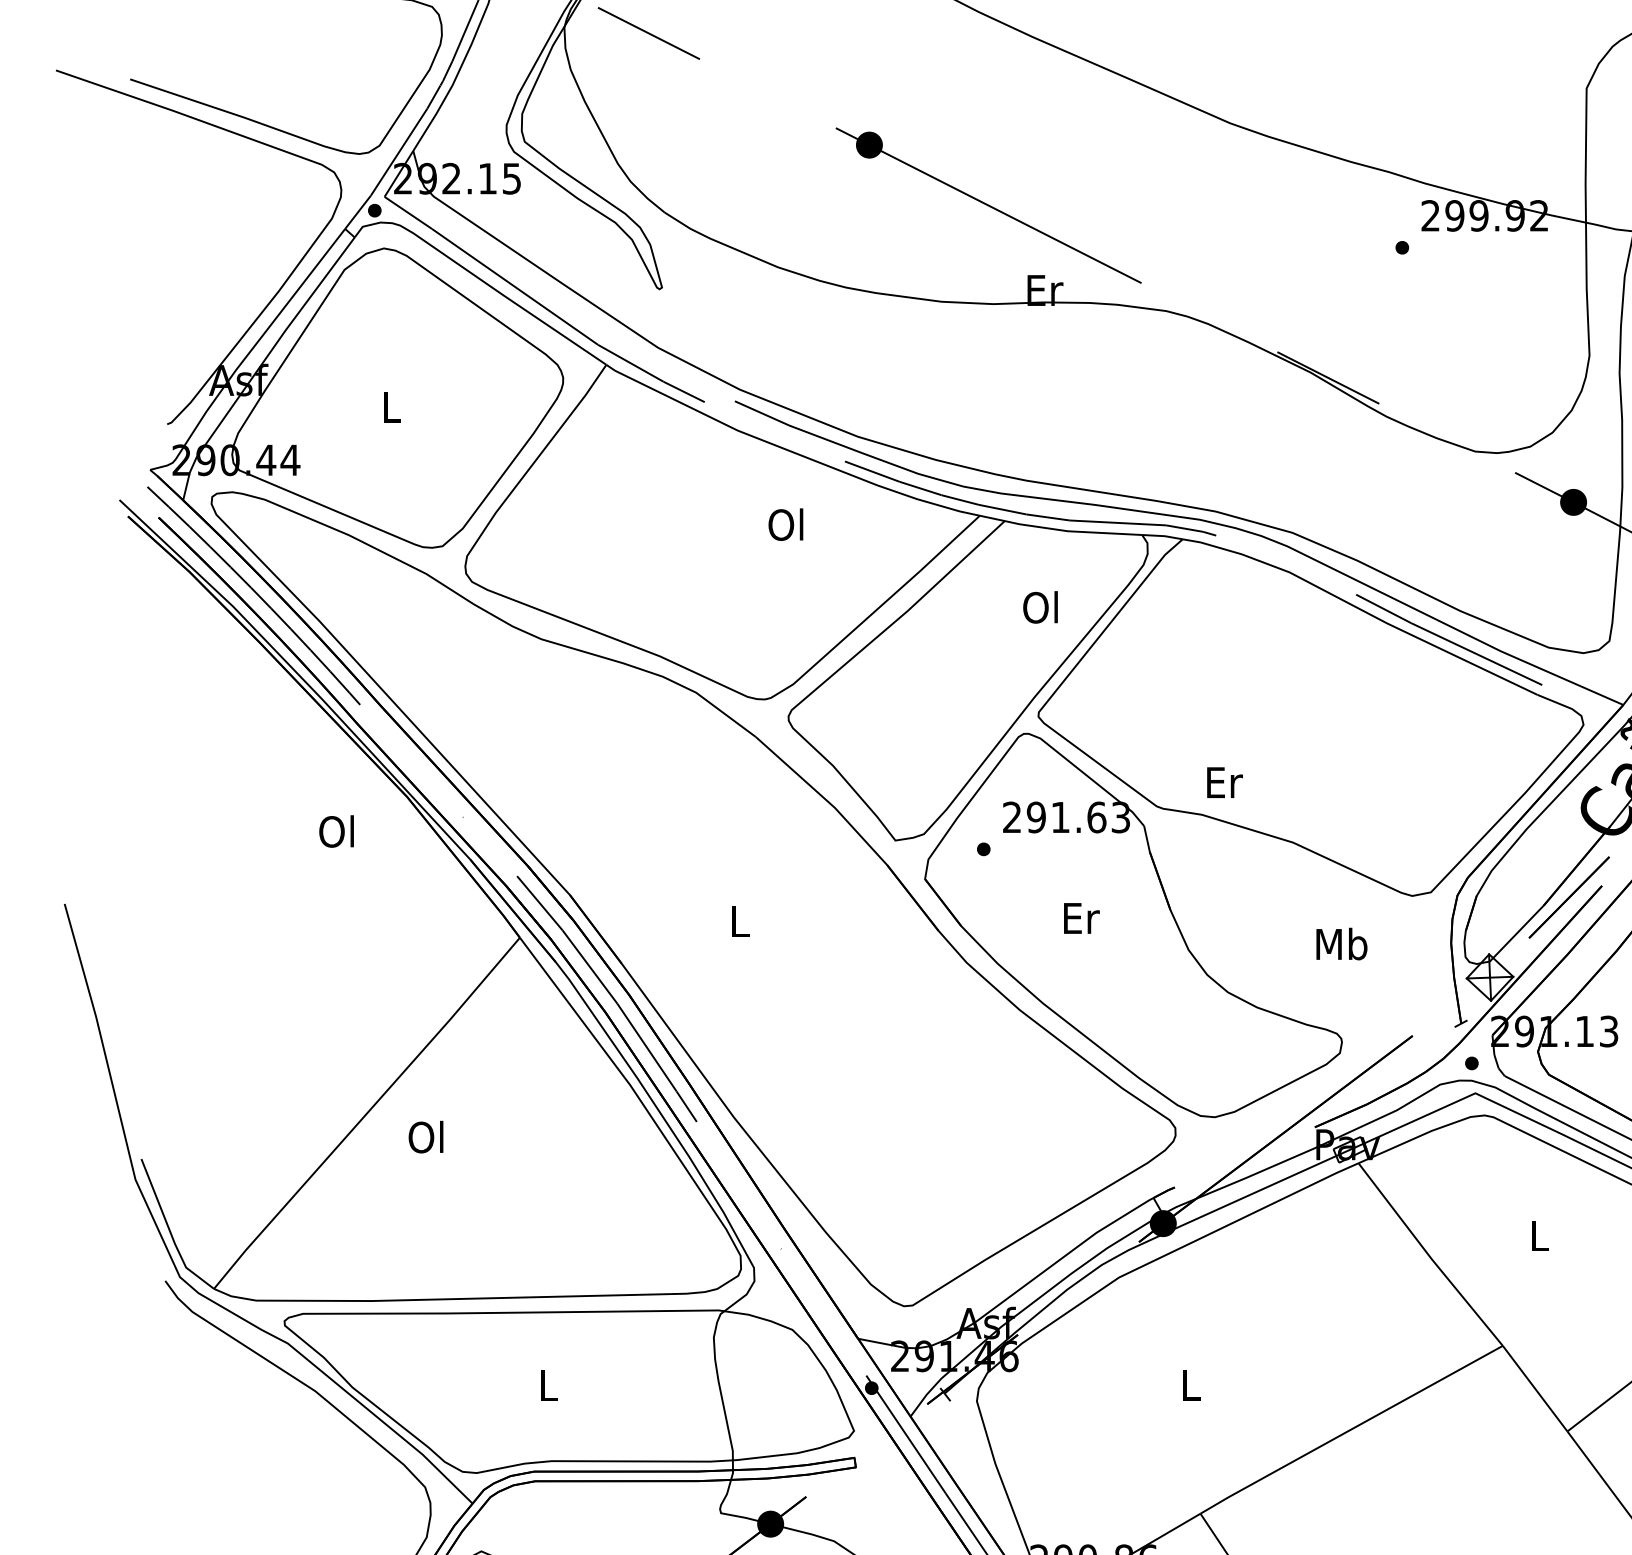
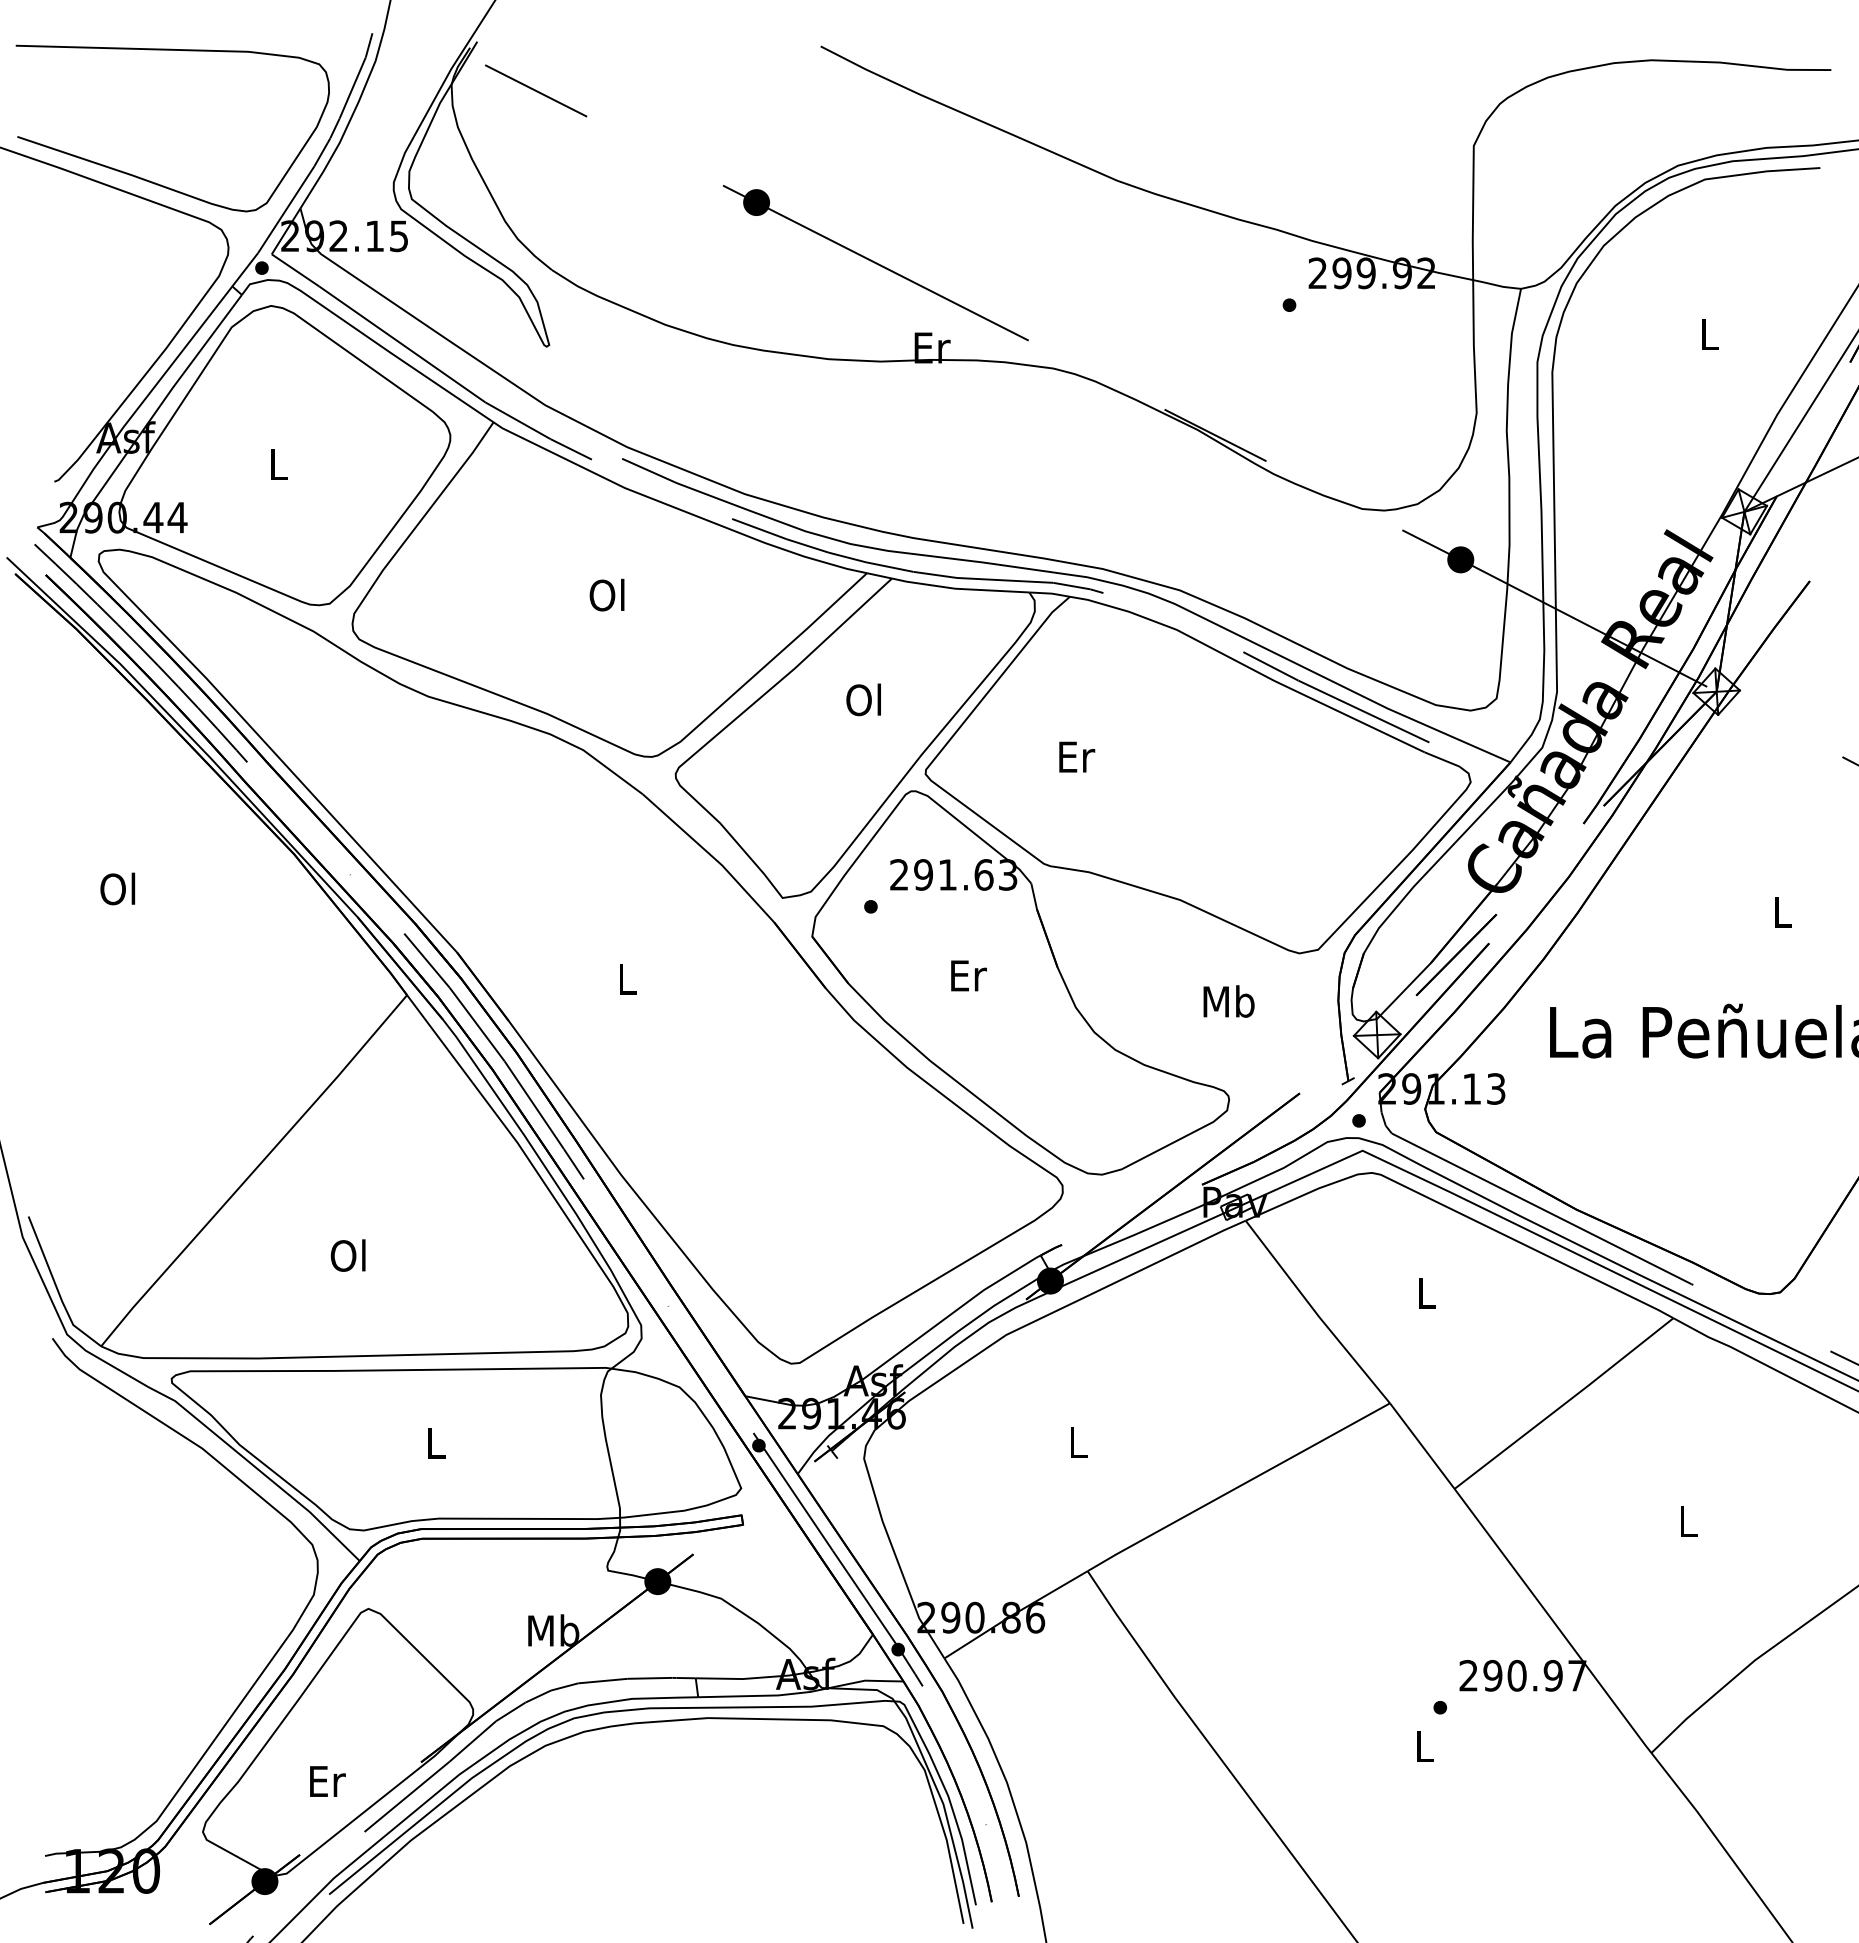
text: (785, 524) -> (606, 594), moved
text: (1040, 607) -> (863, 699), moved
text: (1225, 782) -> (1077, 756), moved
text: (336, 831) -> (117, 888), moved
text: (425, 1137) -> (347, 1255), moved

